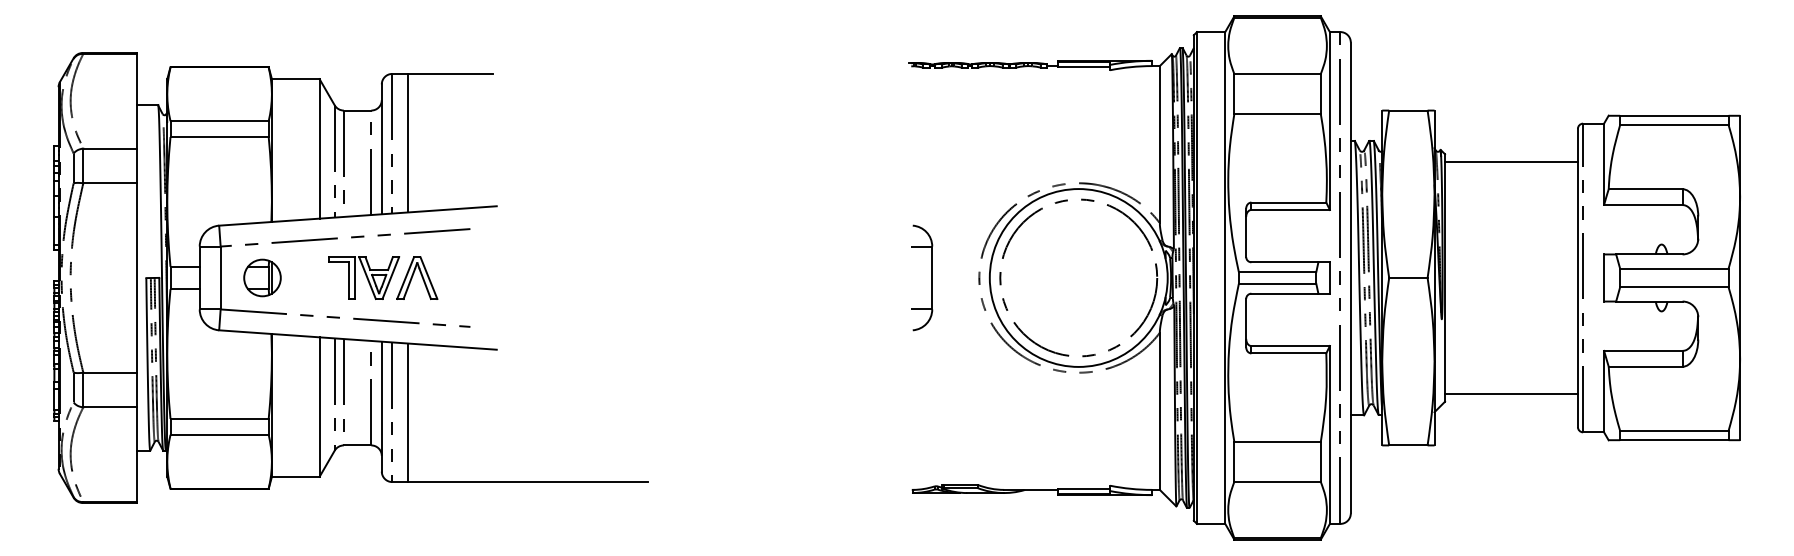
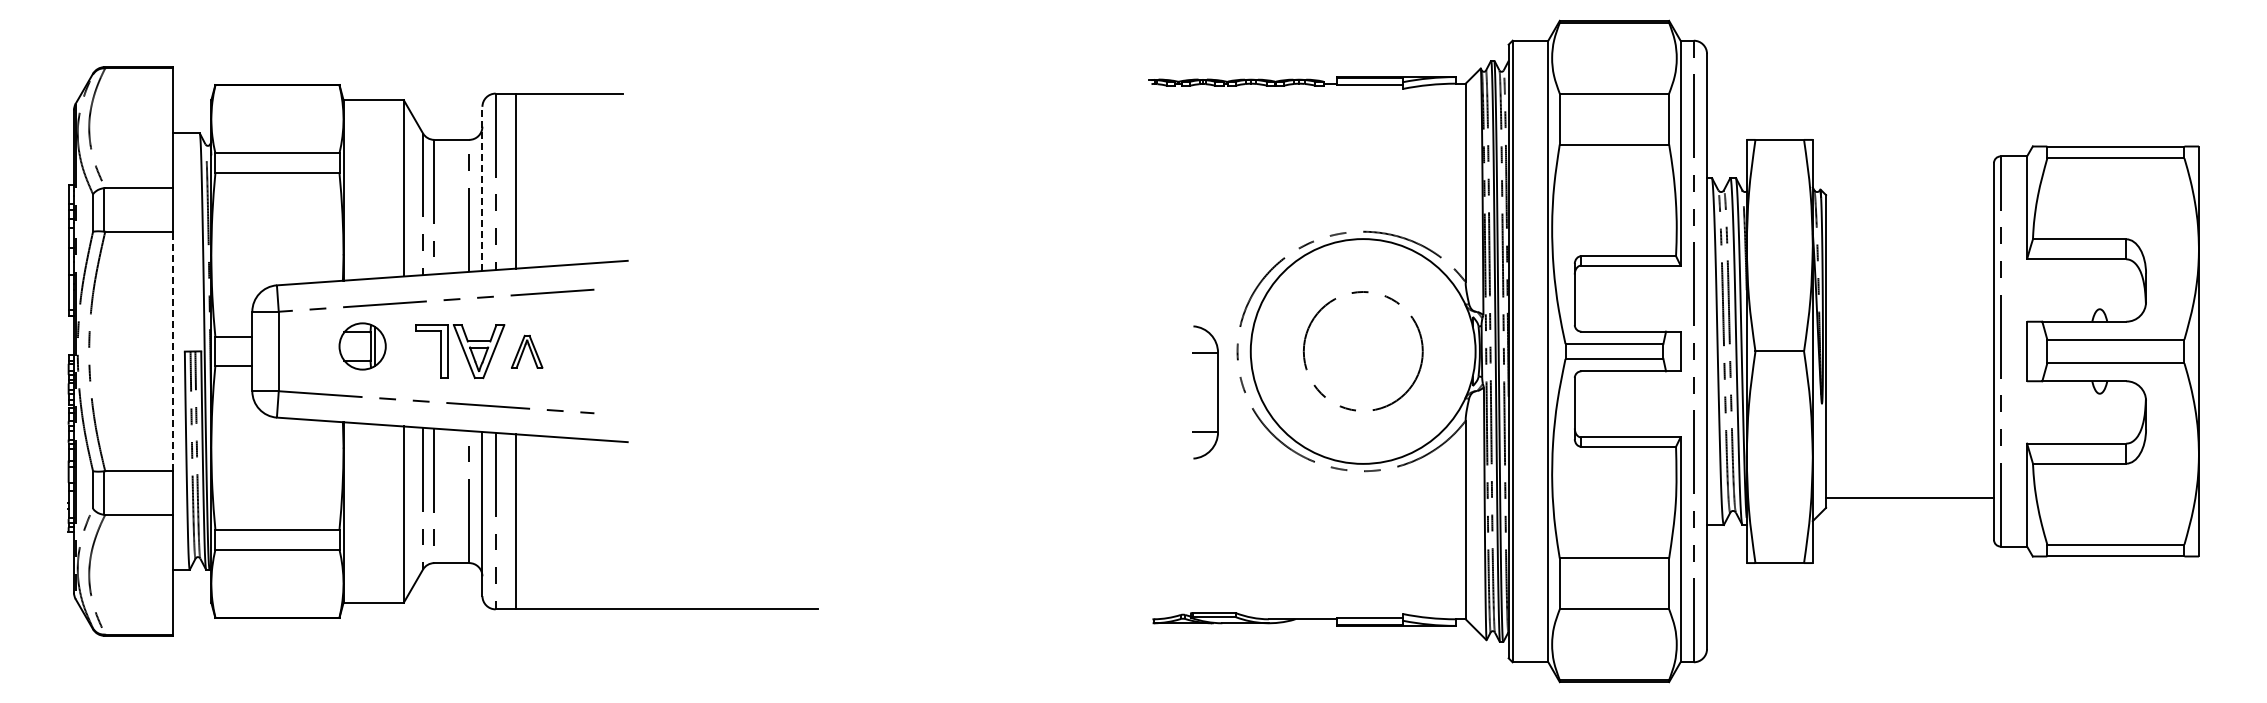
line: (381, 149) -> (482, 188), solid -> dashed
line: (1511, 161) -> (1910, 204), removed
line: (137, 278) -> (173, 351), solid -> dashed
part: (262, 278) -> (362, 346), moved
part: (416, 278) -> (526, 351), size x0.6
part: (931, 278) -> (1217, 392), moved
circle: (1078, 278) -> (1363, 351), size x0.6

